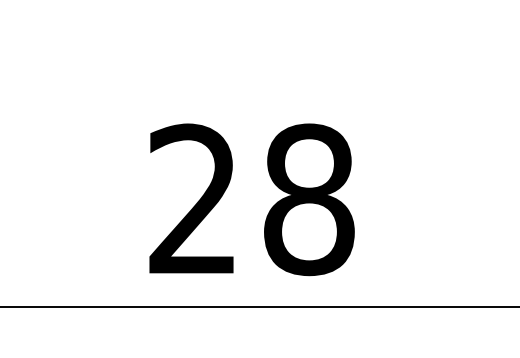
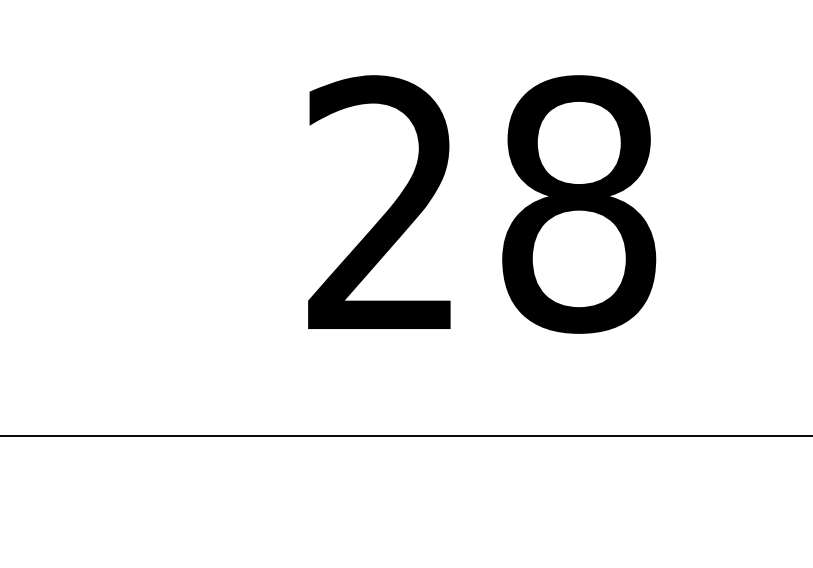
text: (251, 199) -> (481, 203), moved

